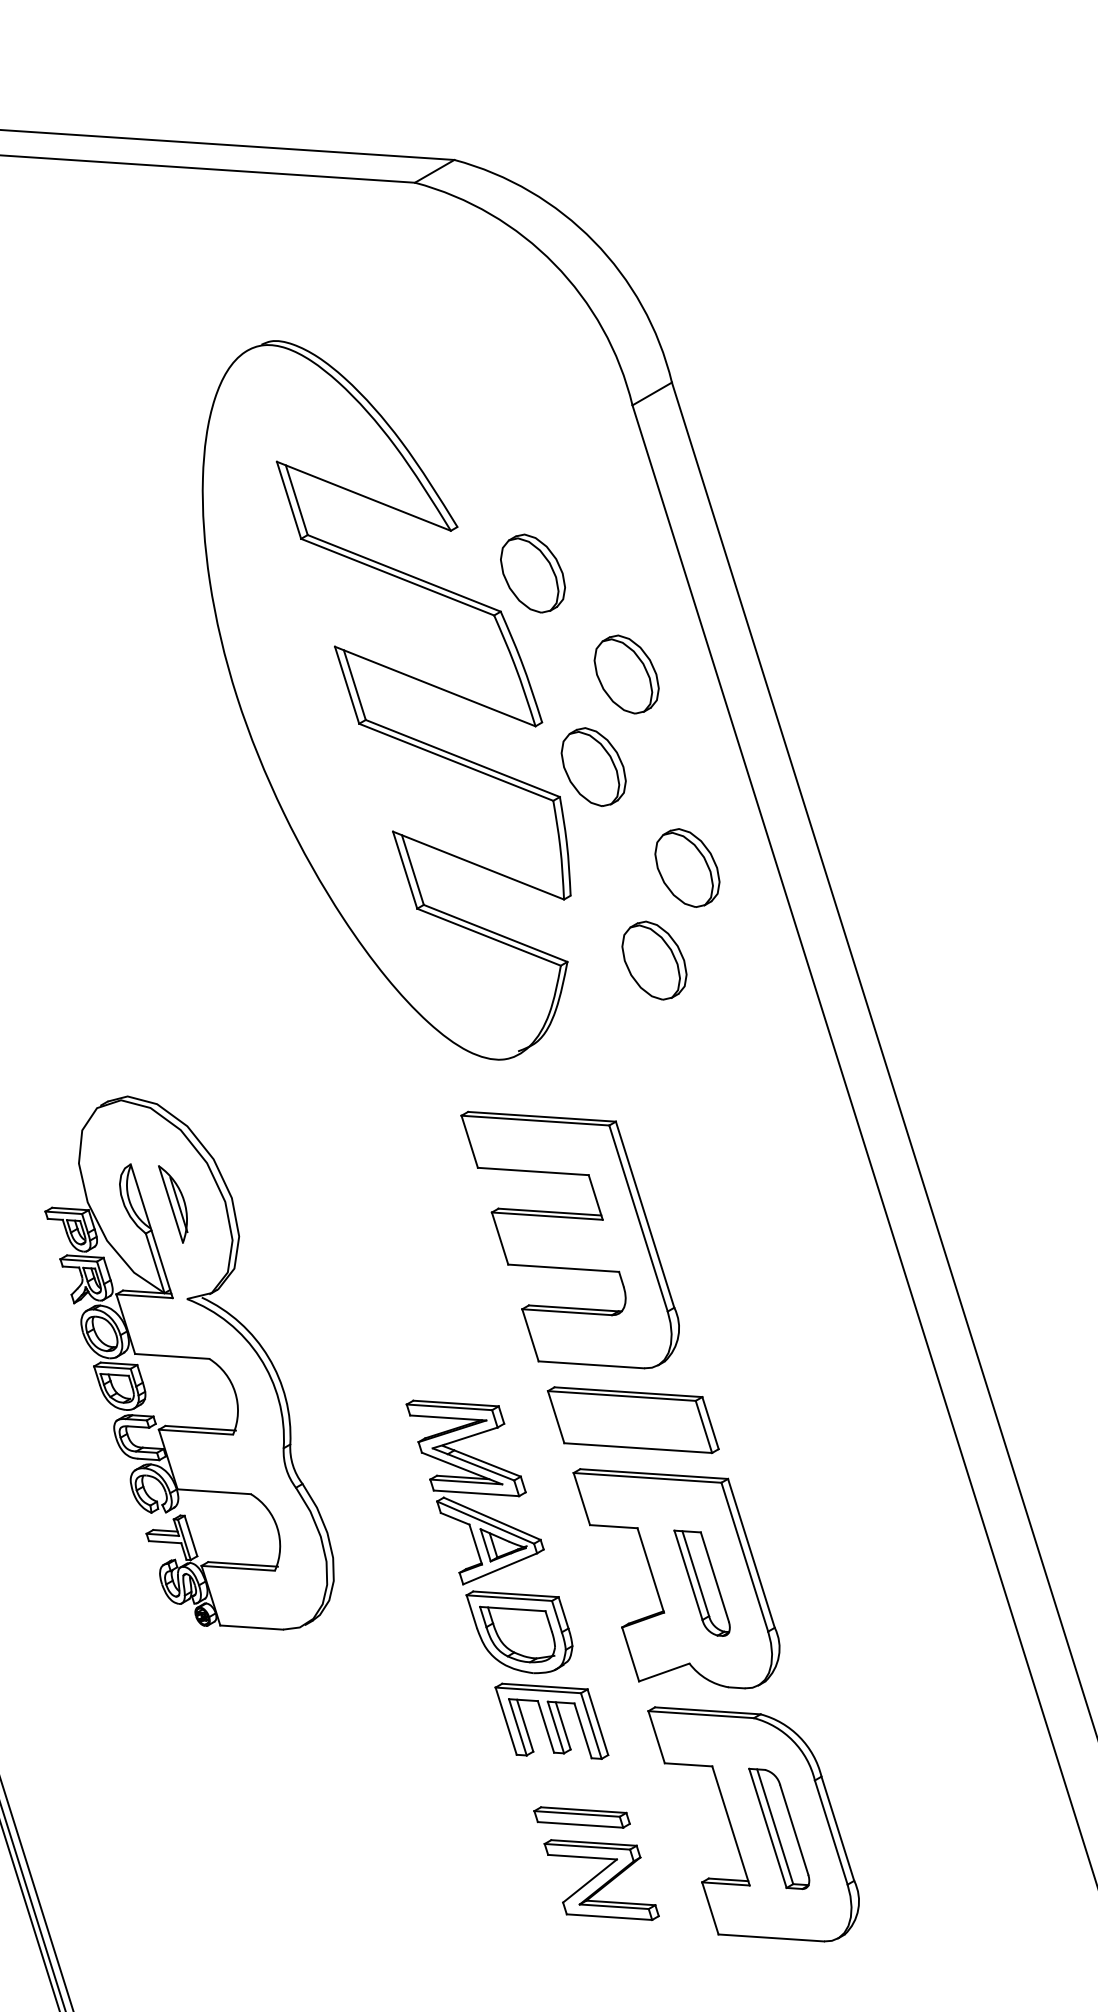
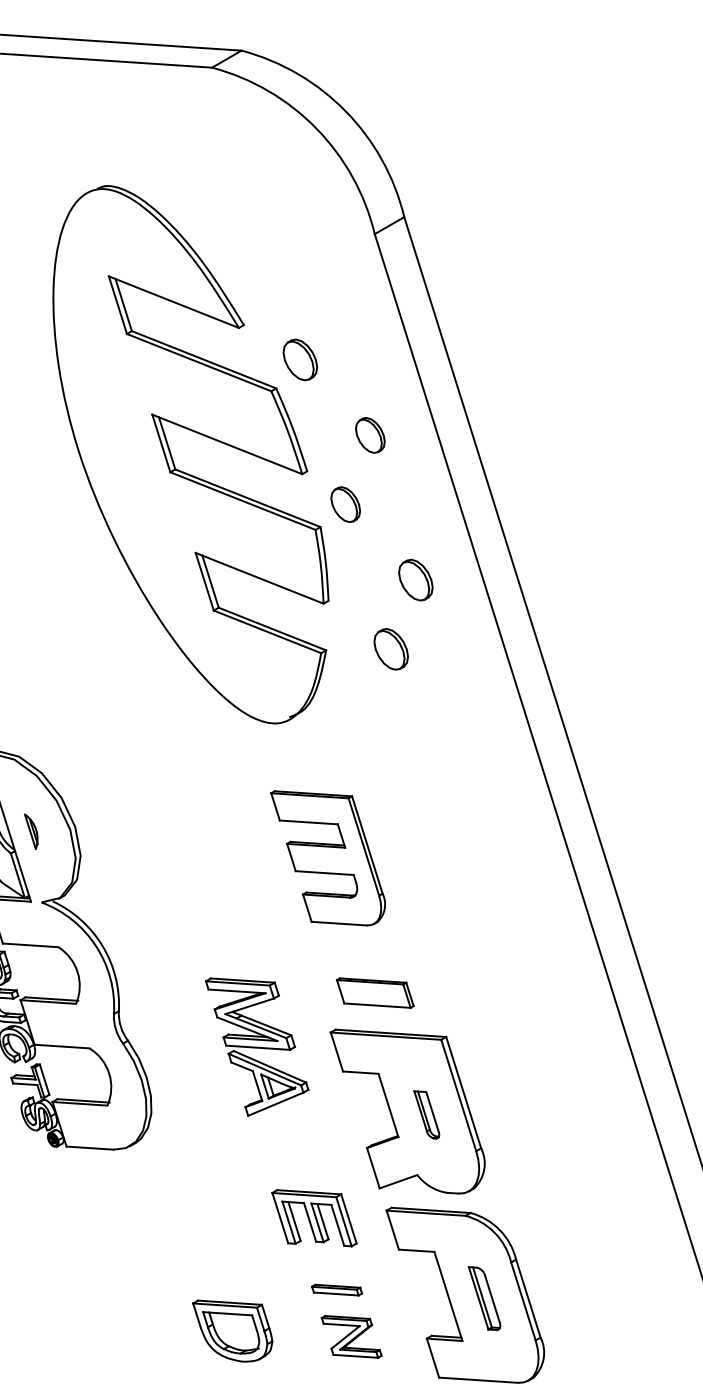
part: (532, 573) -> (299, 359), size x0.7
part: (626, 674) -> (370, 435), size x0.6
part: (593, 766) -> (345, 504), size x0.6
part: (687, 867) -> (415, 579), size x0.7
part: (654, 960) -> (391, 649), size x0.7
part: (173, 1204) -> (31, 831), size x0.6
part: (569, 1239) -> (327, 857), size x0.7
part: (632, 1420) -> (374, 993), size x0.6
part: (701, 1582) -> (426, 1114), size x0.6
part: (519, 1632) -> (232, 1331), moved
part: (581, 1817) -> (336, 1290), size x0.7
part: (779, 1828) -> (484, 1298), size x0.7
part: (601, 1879) -> (351, 1336), size x0.7

